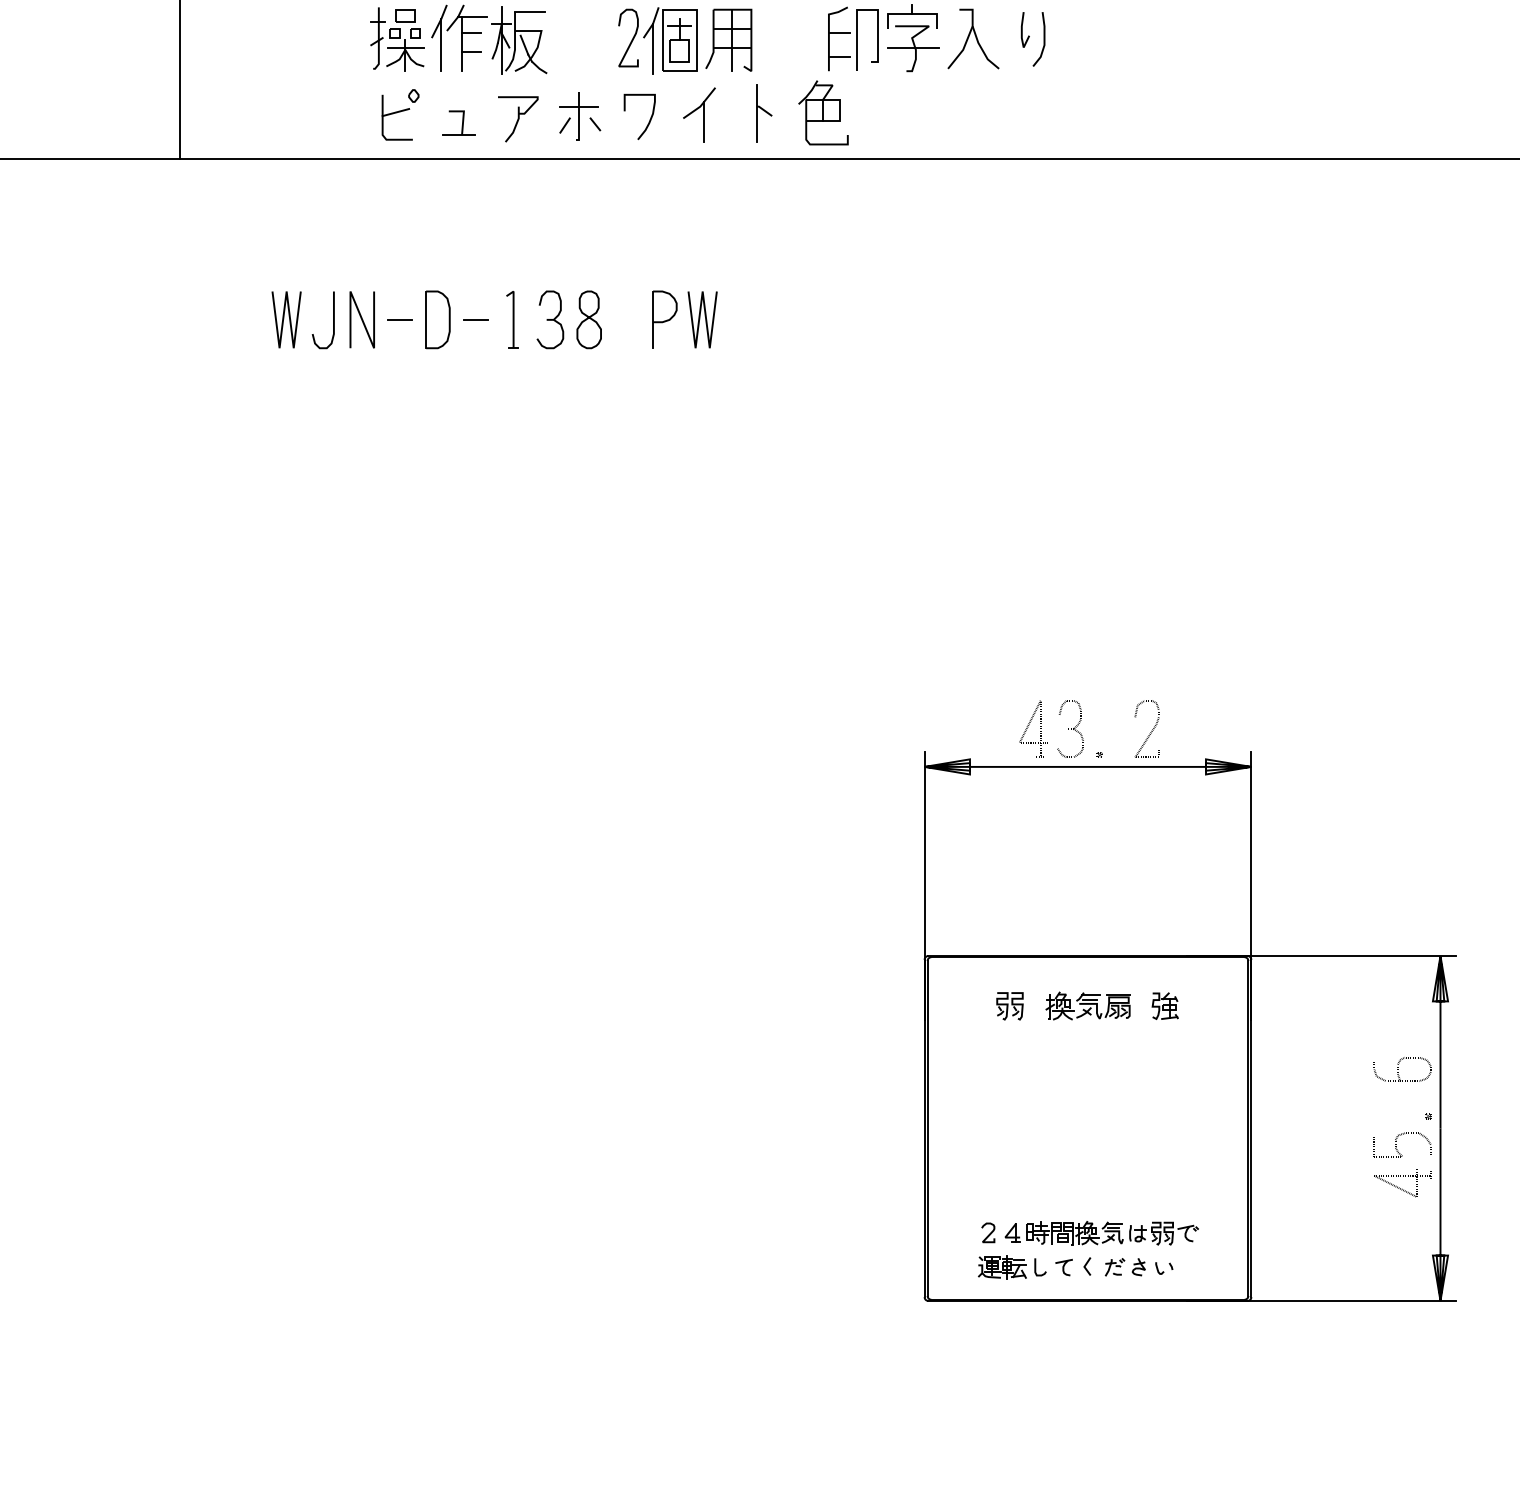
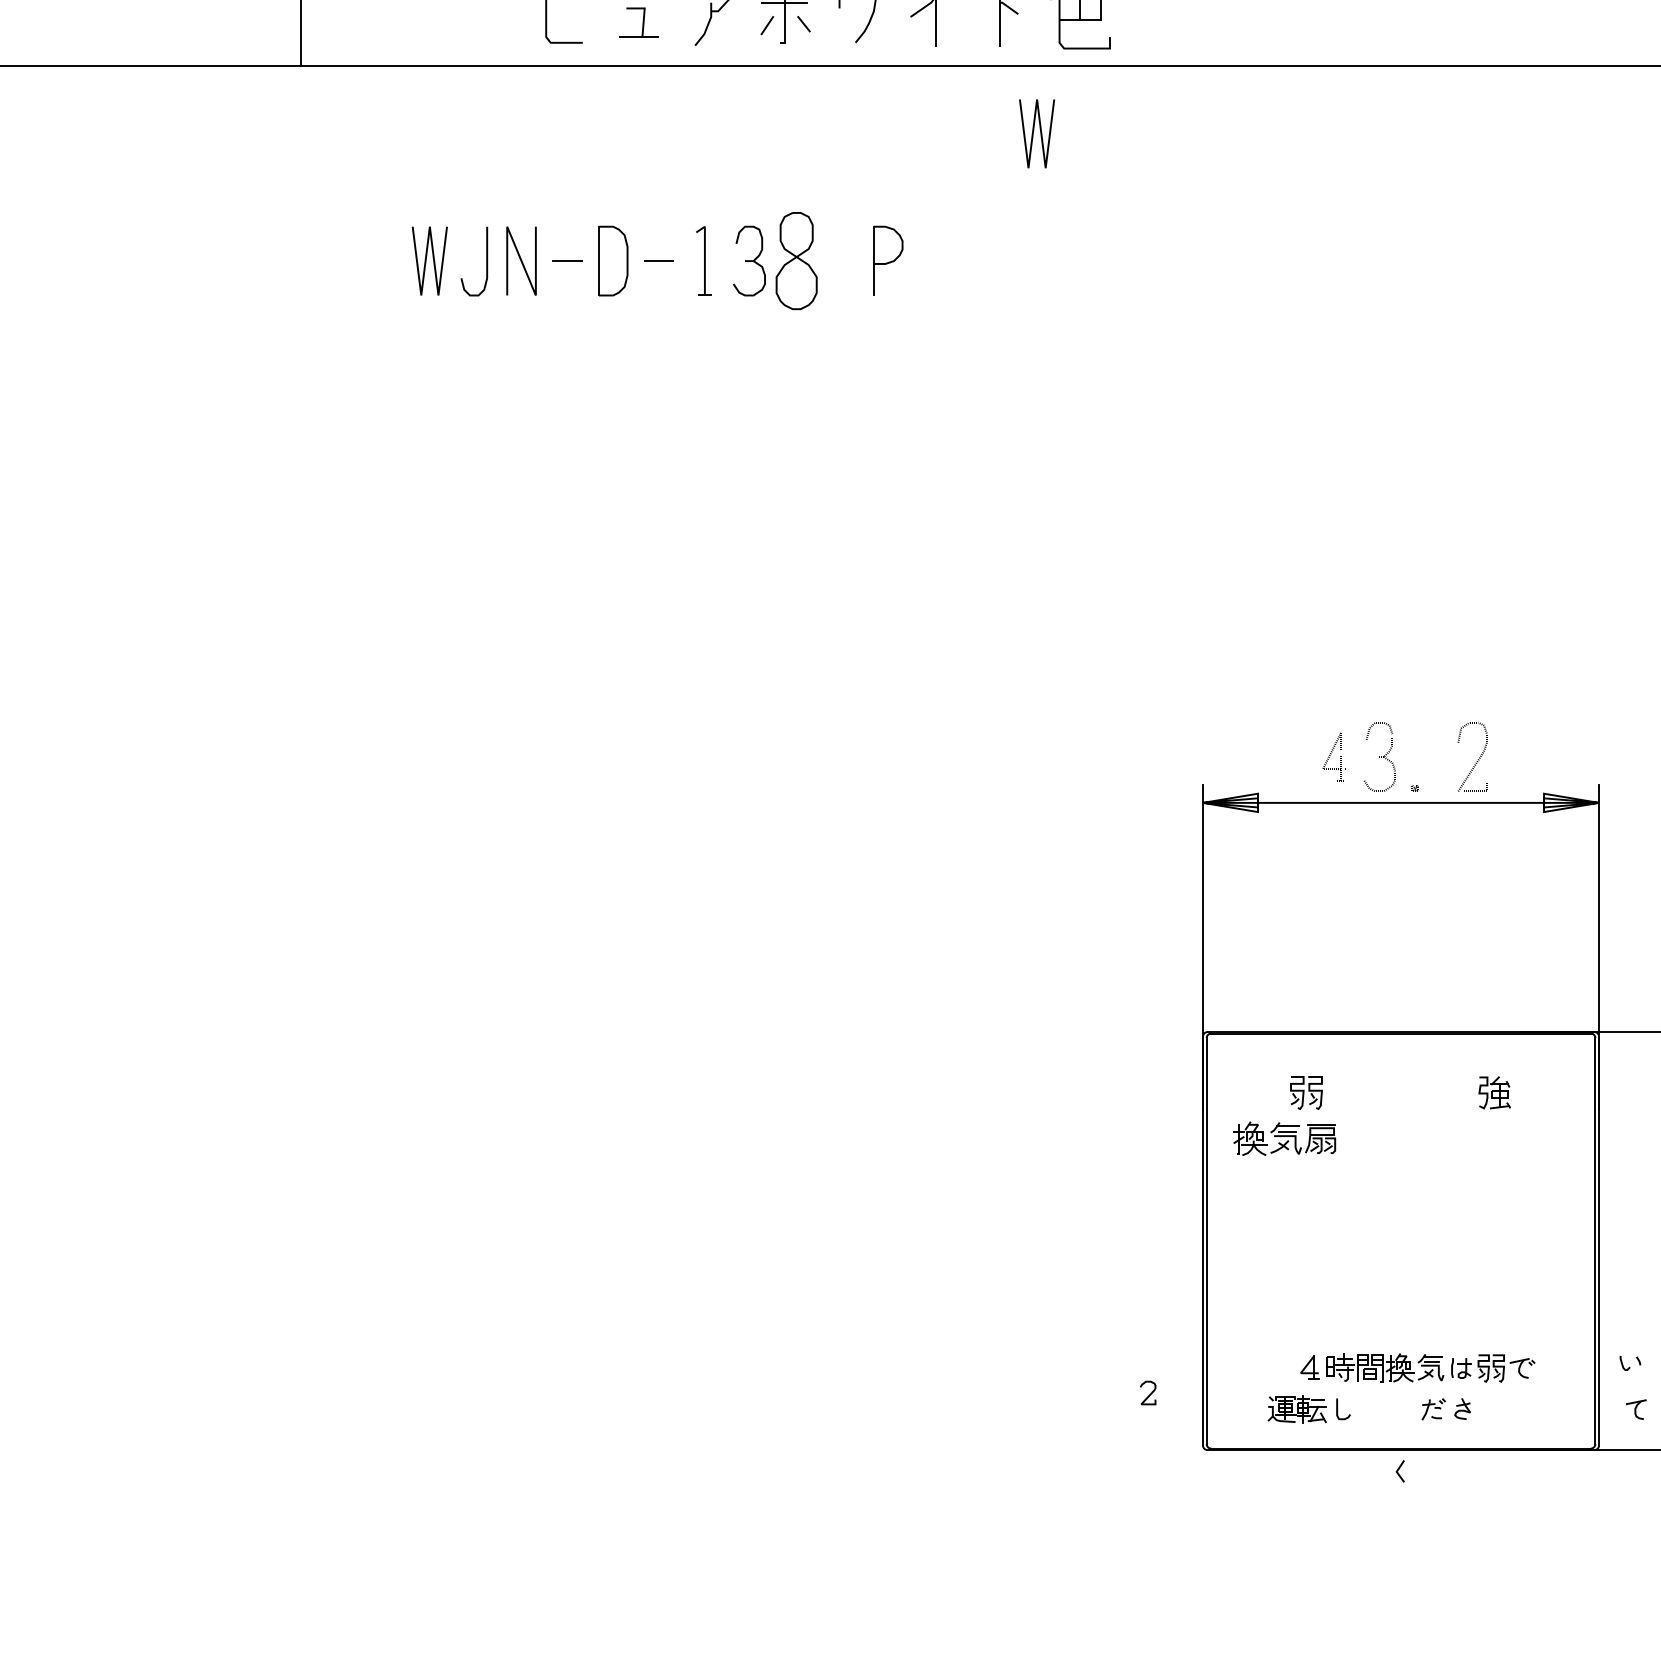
line: (395, 112) -> (561, 9), removed
part: (588, 319) -> (795, 260), size x1.4
line: (700, 319) -> (1034, 133), moved
part: (1033, 728) -> (1334, 756), size x0.7
part: (1087, 1005) -> (1284, 1138), moved
curve: (989, 1233) -> (1149, 1393), moved
line: (1086, 1265) -> (1399, 1470), moved
part: (1063, 1267) -> (1635, 1409), moved
part: (1164, 1268) -> (1630, 1363), moved

